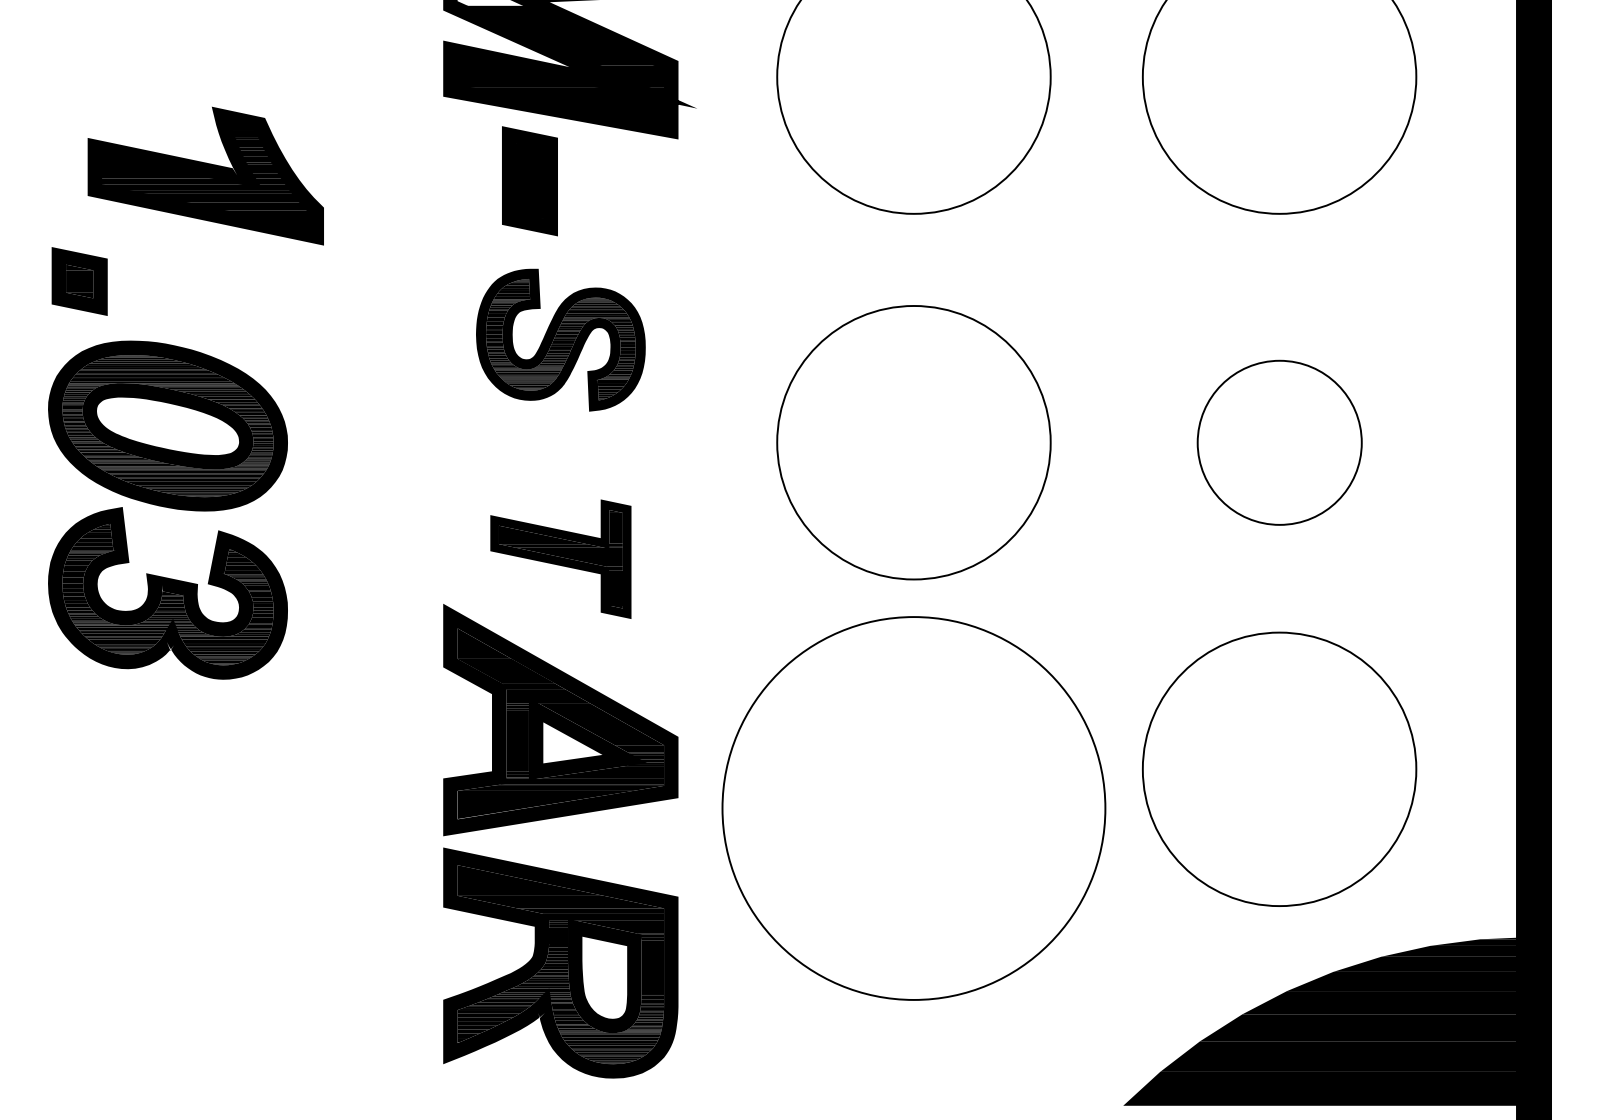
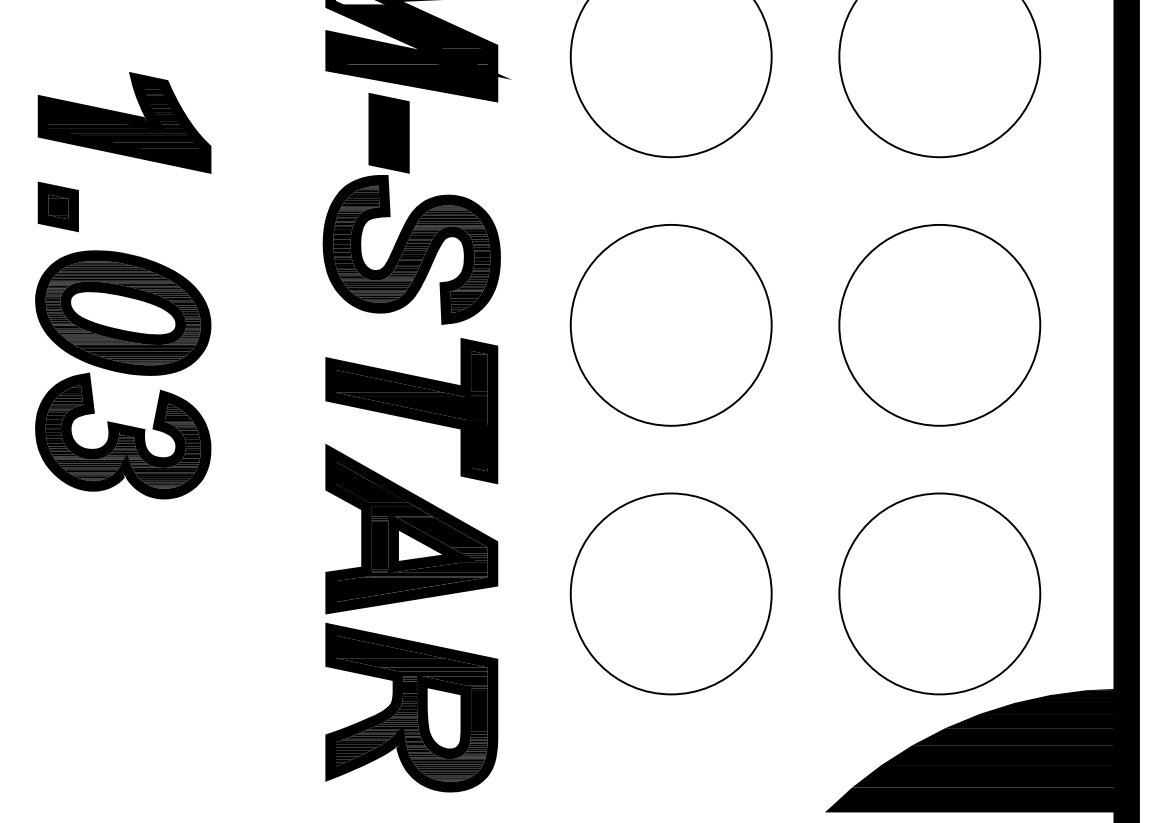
part: (205, 175) -> (124, 122), moved
part: (560, 340) -> (411, 250), size x1.43
part: (1279, 442) -> (939, 325), size x1.67
part: (560, 558) -> (411, 410), size x1.67
part: (1279, 768) -> (939, 593), moved
part: (913, 807) -> (670, 593), size x0.71

